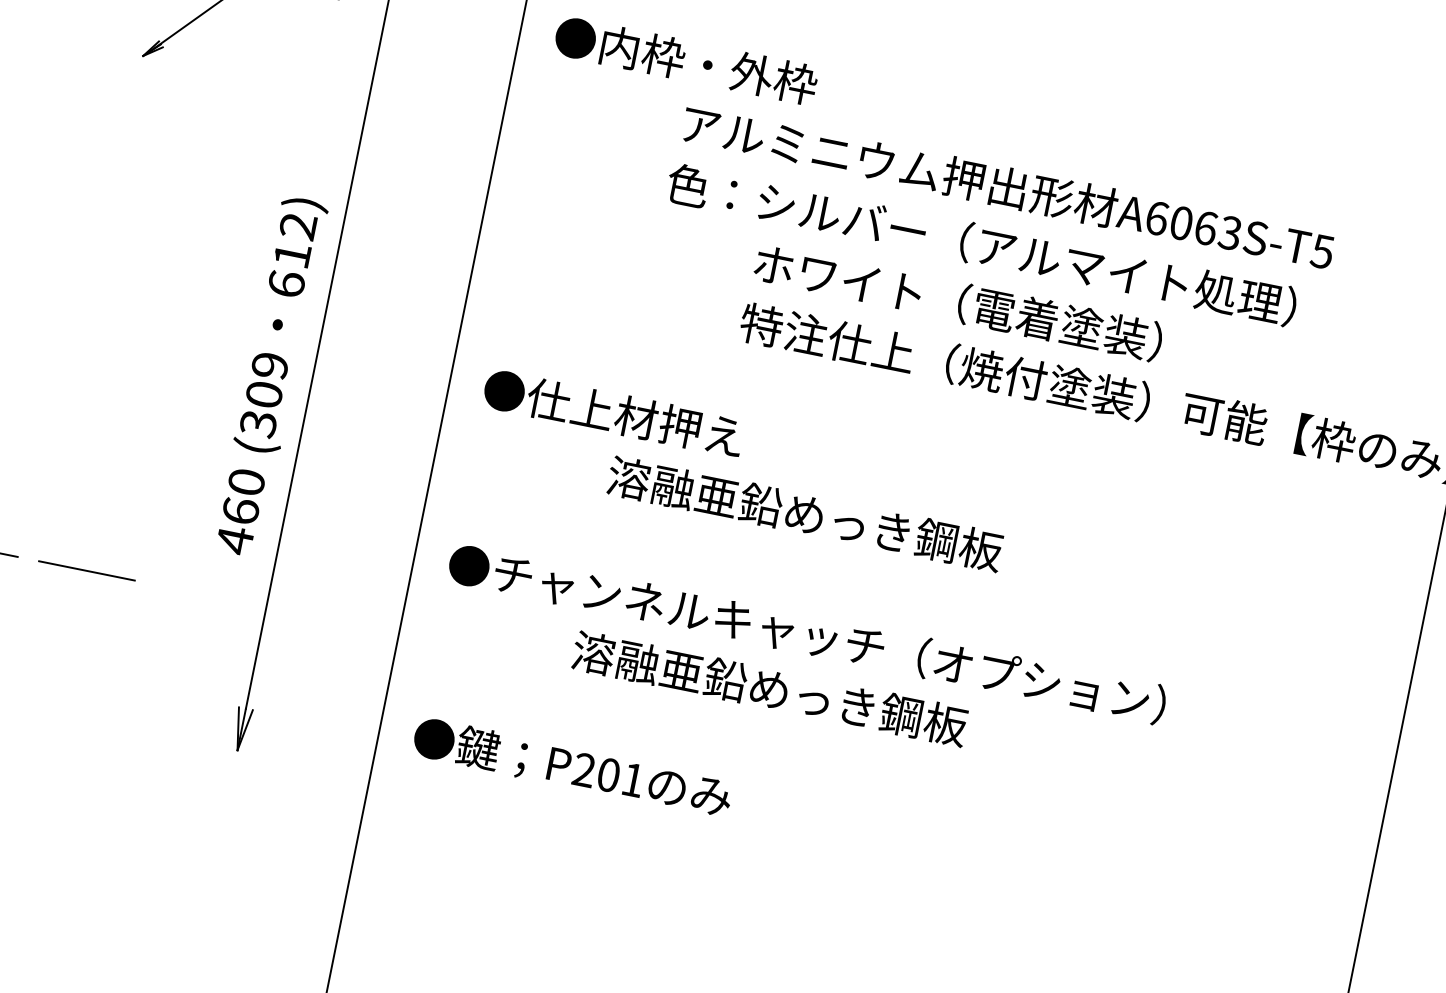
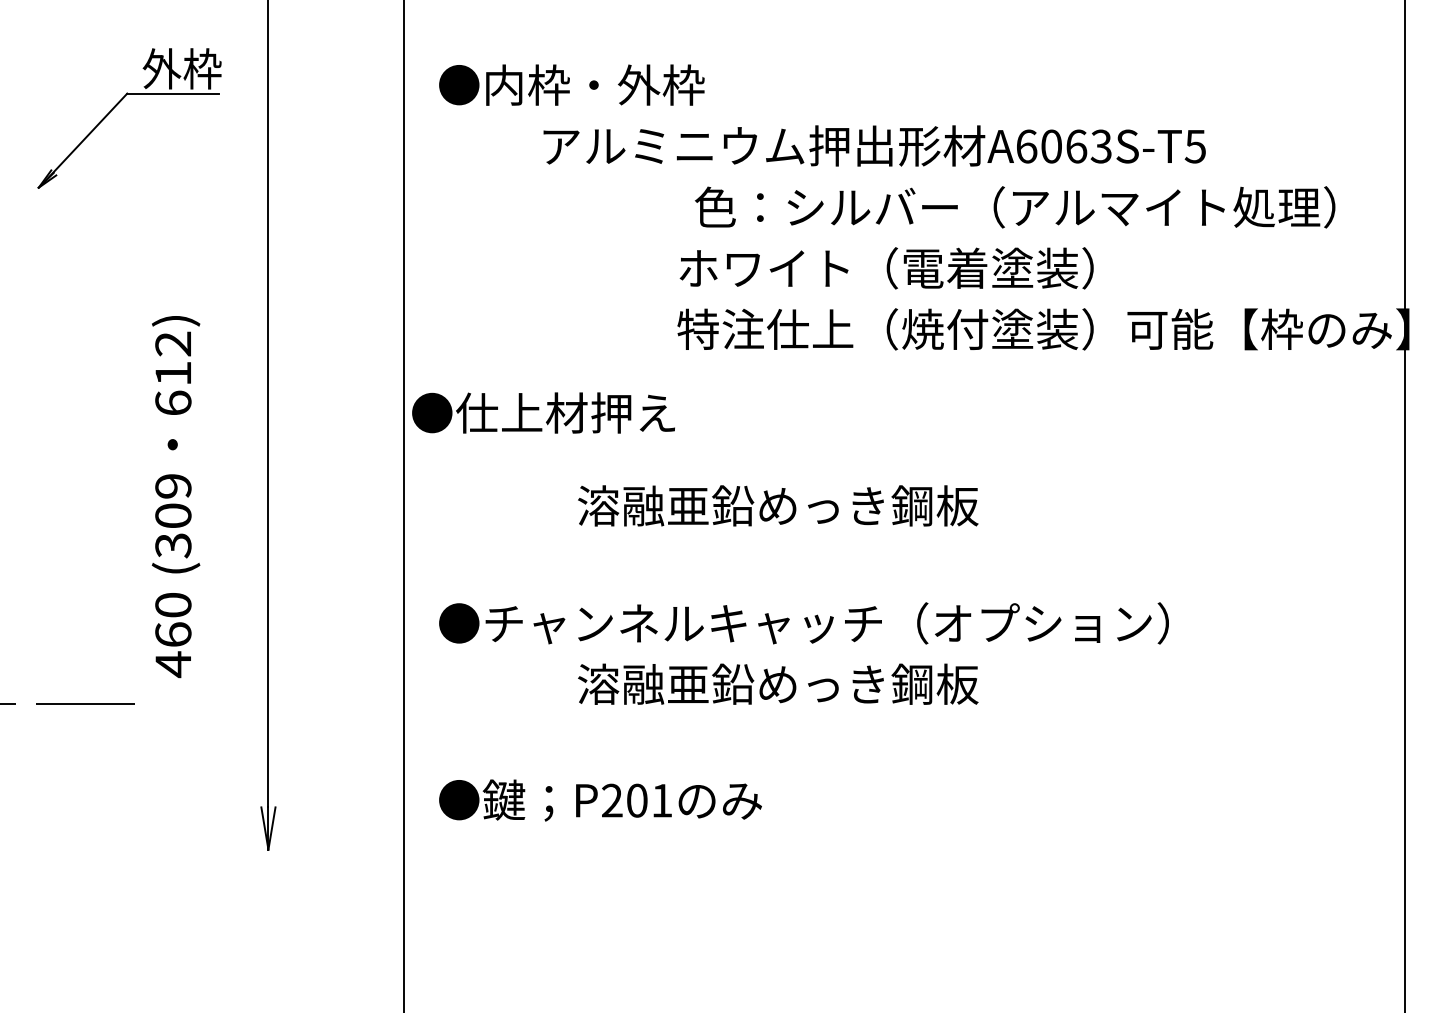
text: (1008, 187) -> (874, 145), moved
text: (982, 245) -> (1015, 207), moved
text: (270, 377) -> (175, 497), moved
text: (613, 412) -> (543, 412), moved

